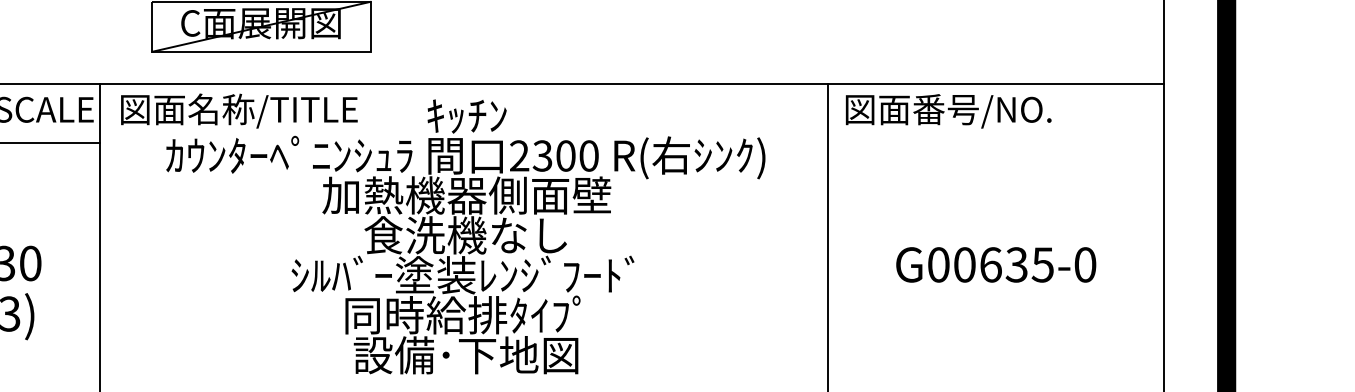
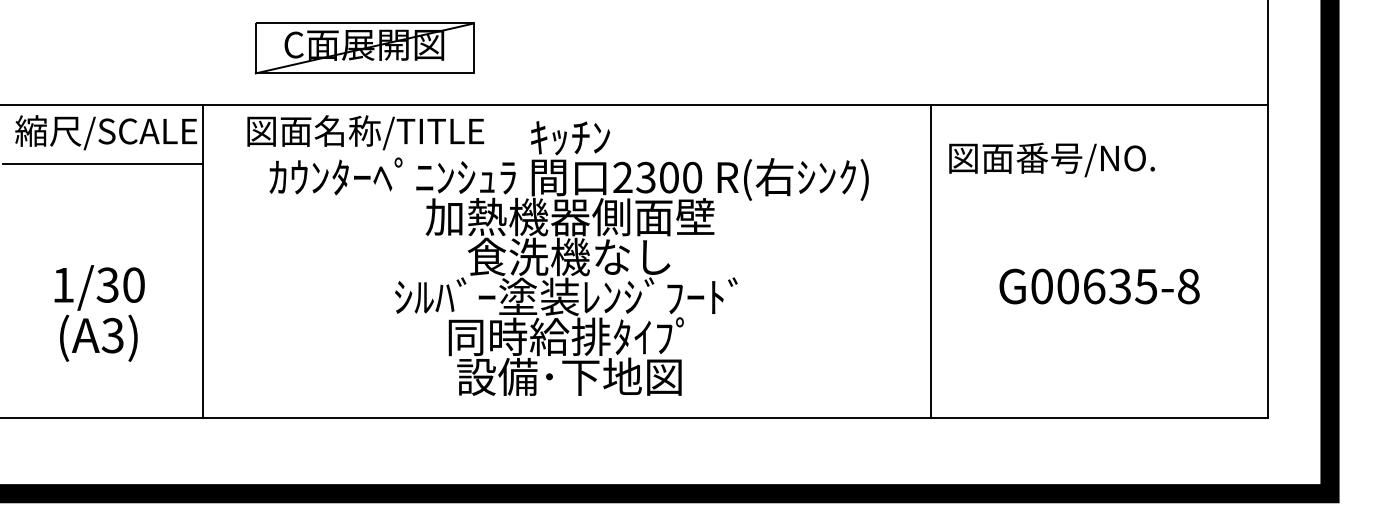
text: (239, 110) -> (365, 132), moved
text: (948, 110) -> (1051, 159), moved
text: (1085, 264) -> (1188, 286), G00635-0 -> G00635-8

